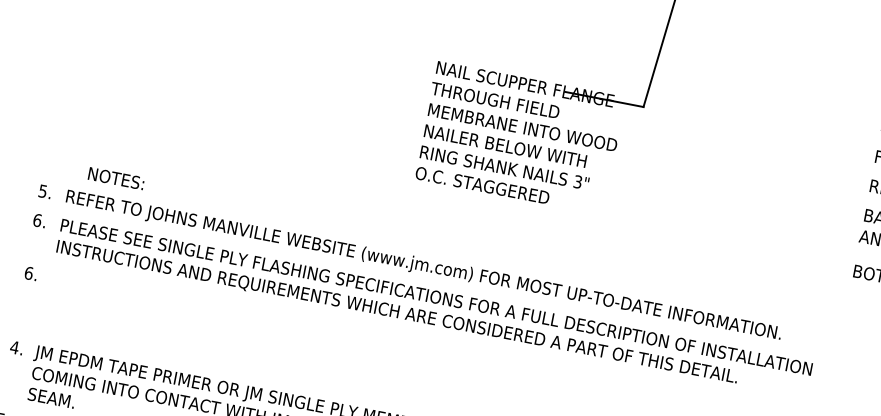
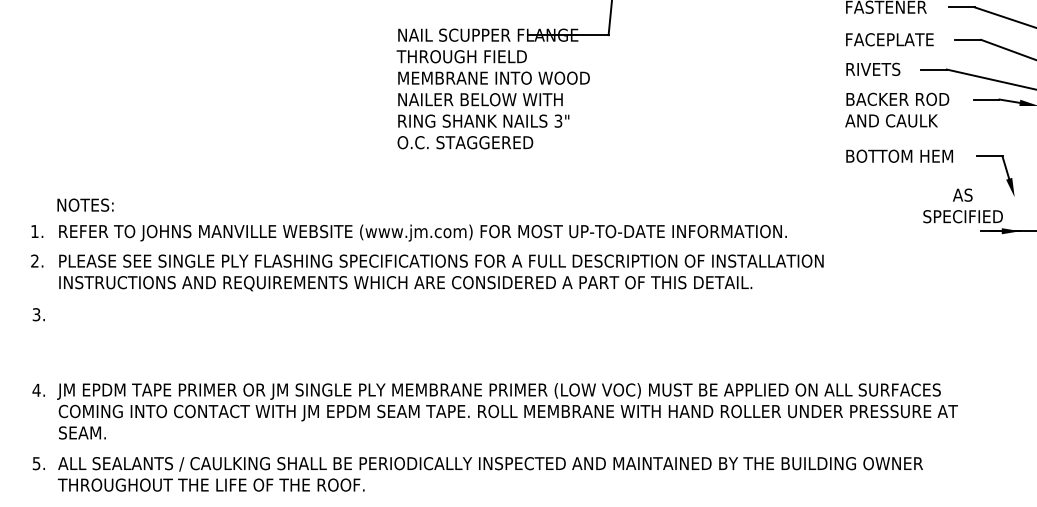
text: (116, 177) -> (85, 204), moved
text: (42, 191) -> (34, 231), 5. -> 1.
text: (37, 219) -> (34, 260), 6. -> 2.
text: (28, 273) -> (36, 314), 6. -> 3.

